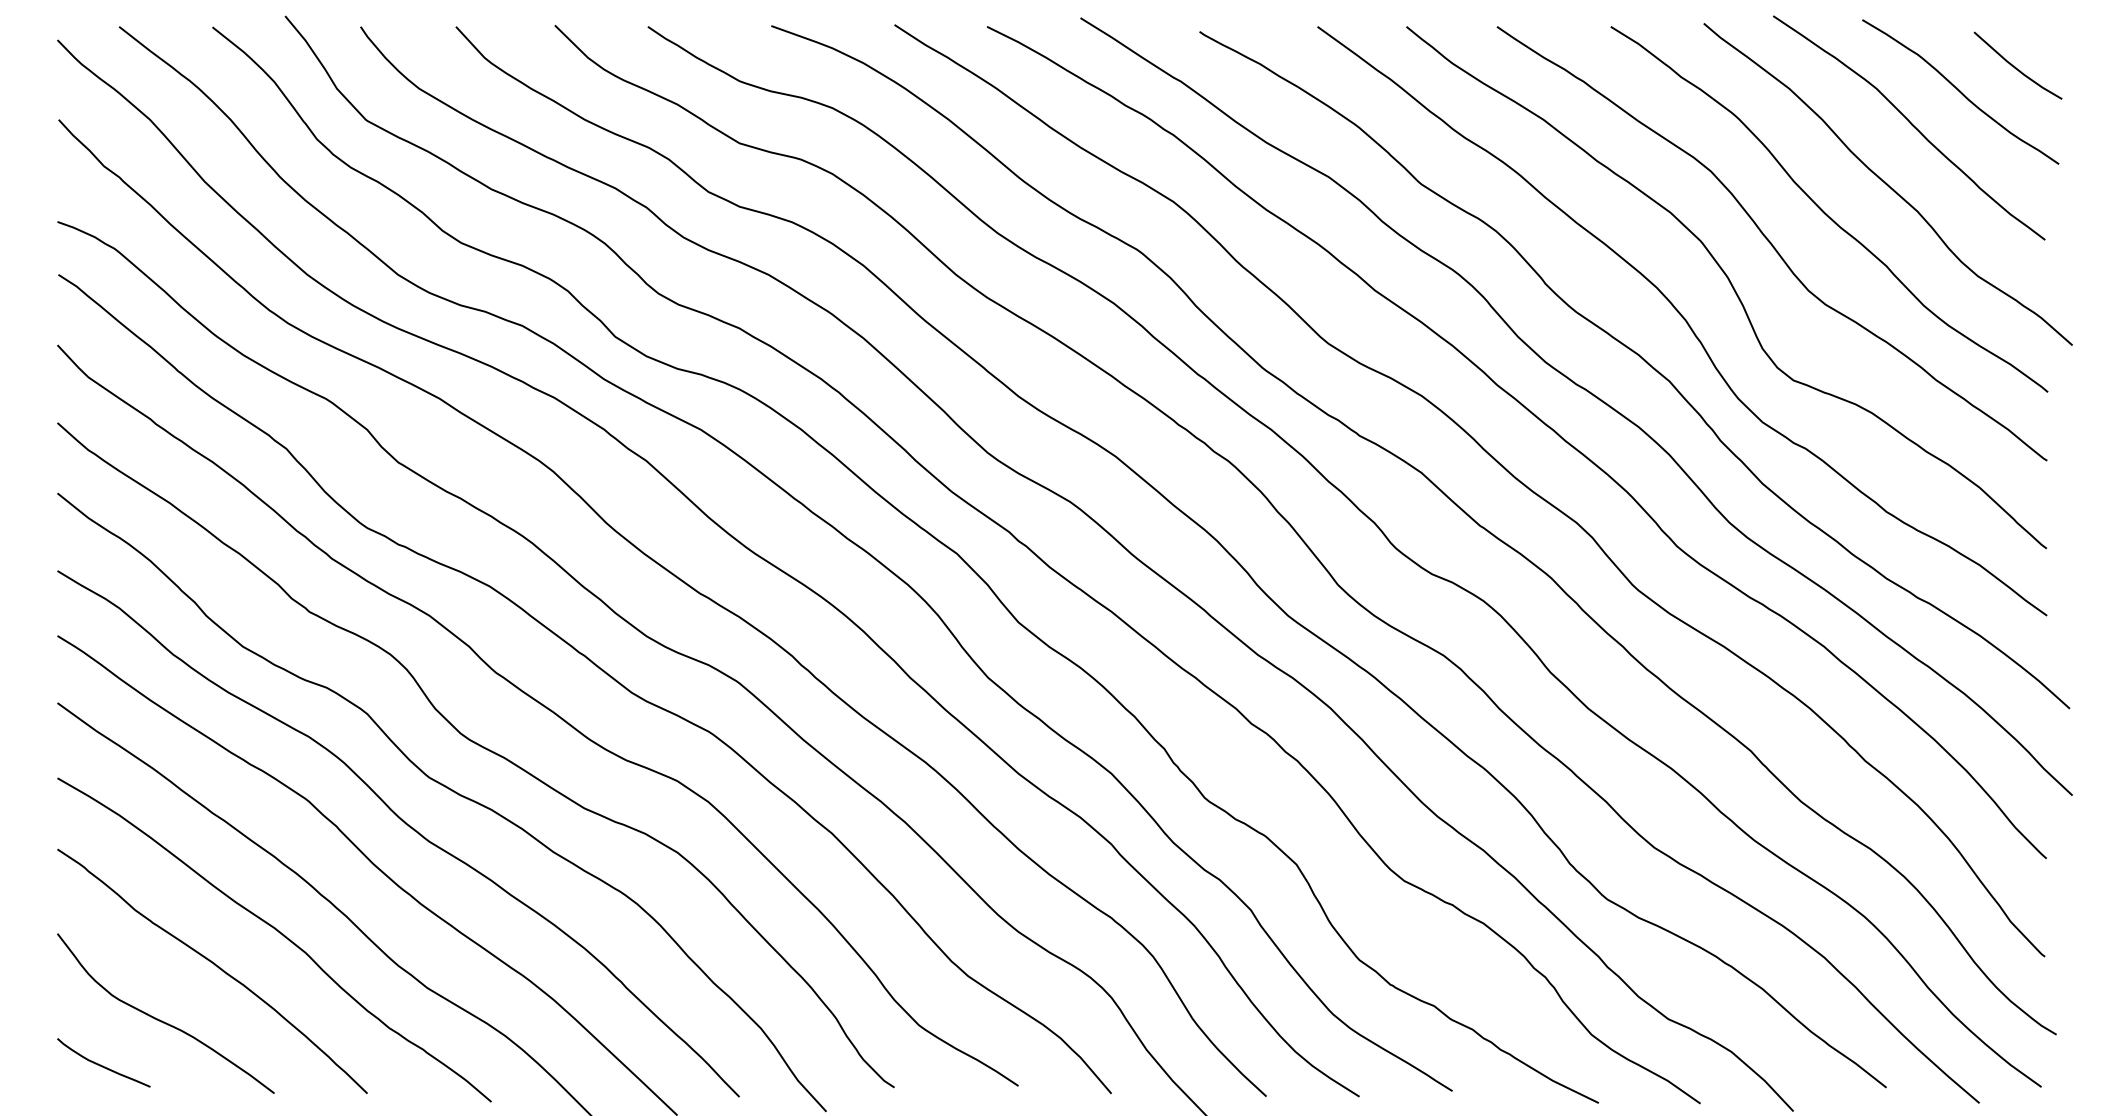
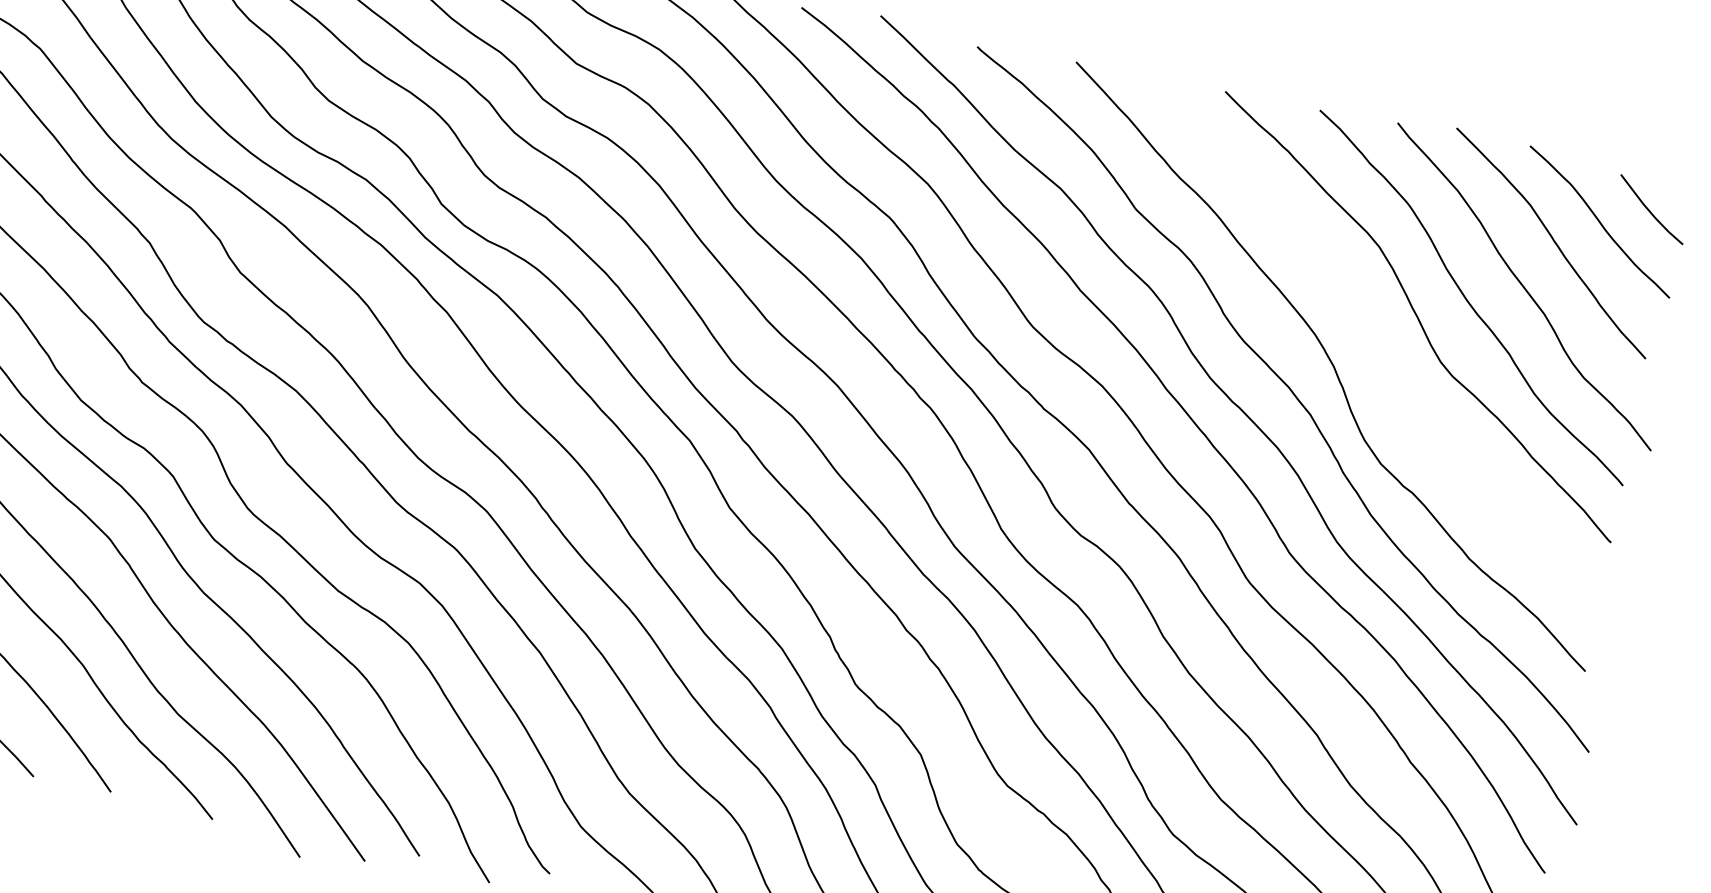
curve: (1730, 284) -> (1376, 344), removed

